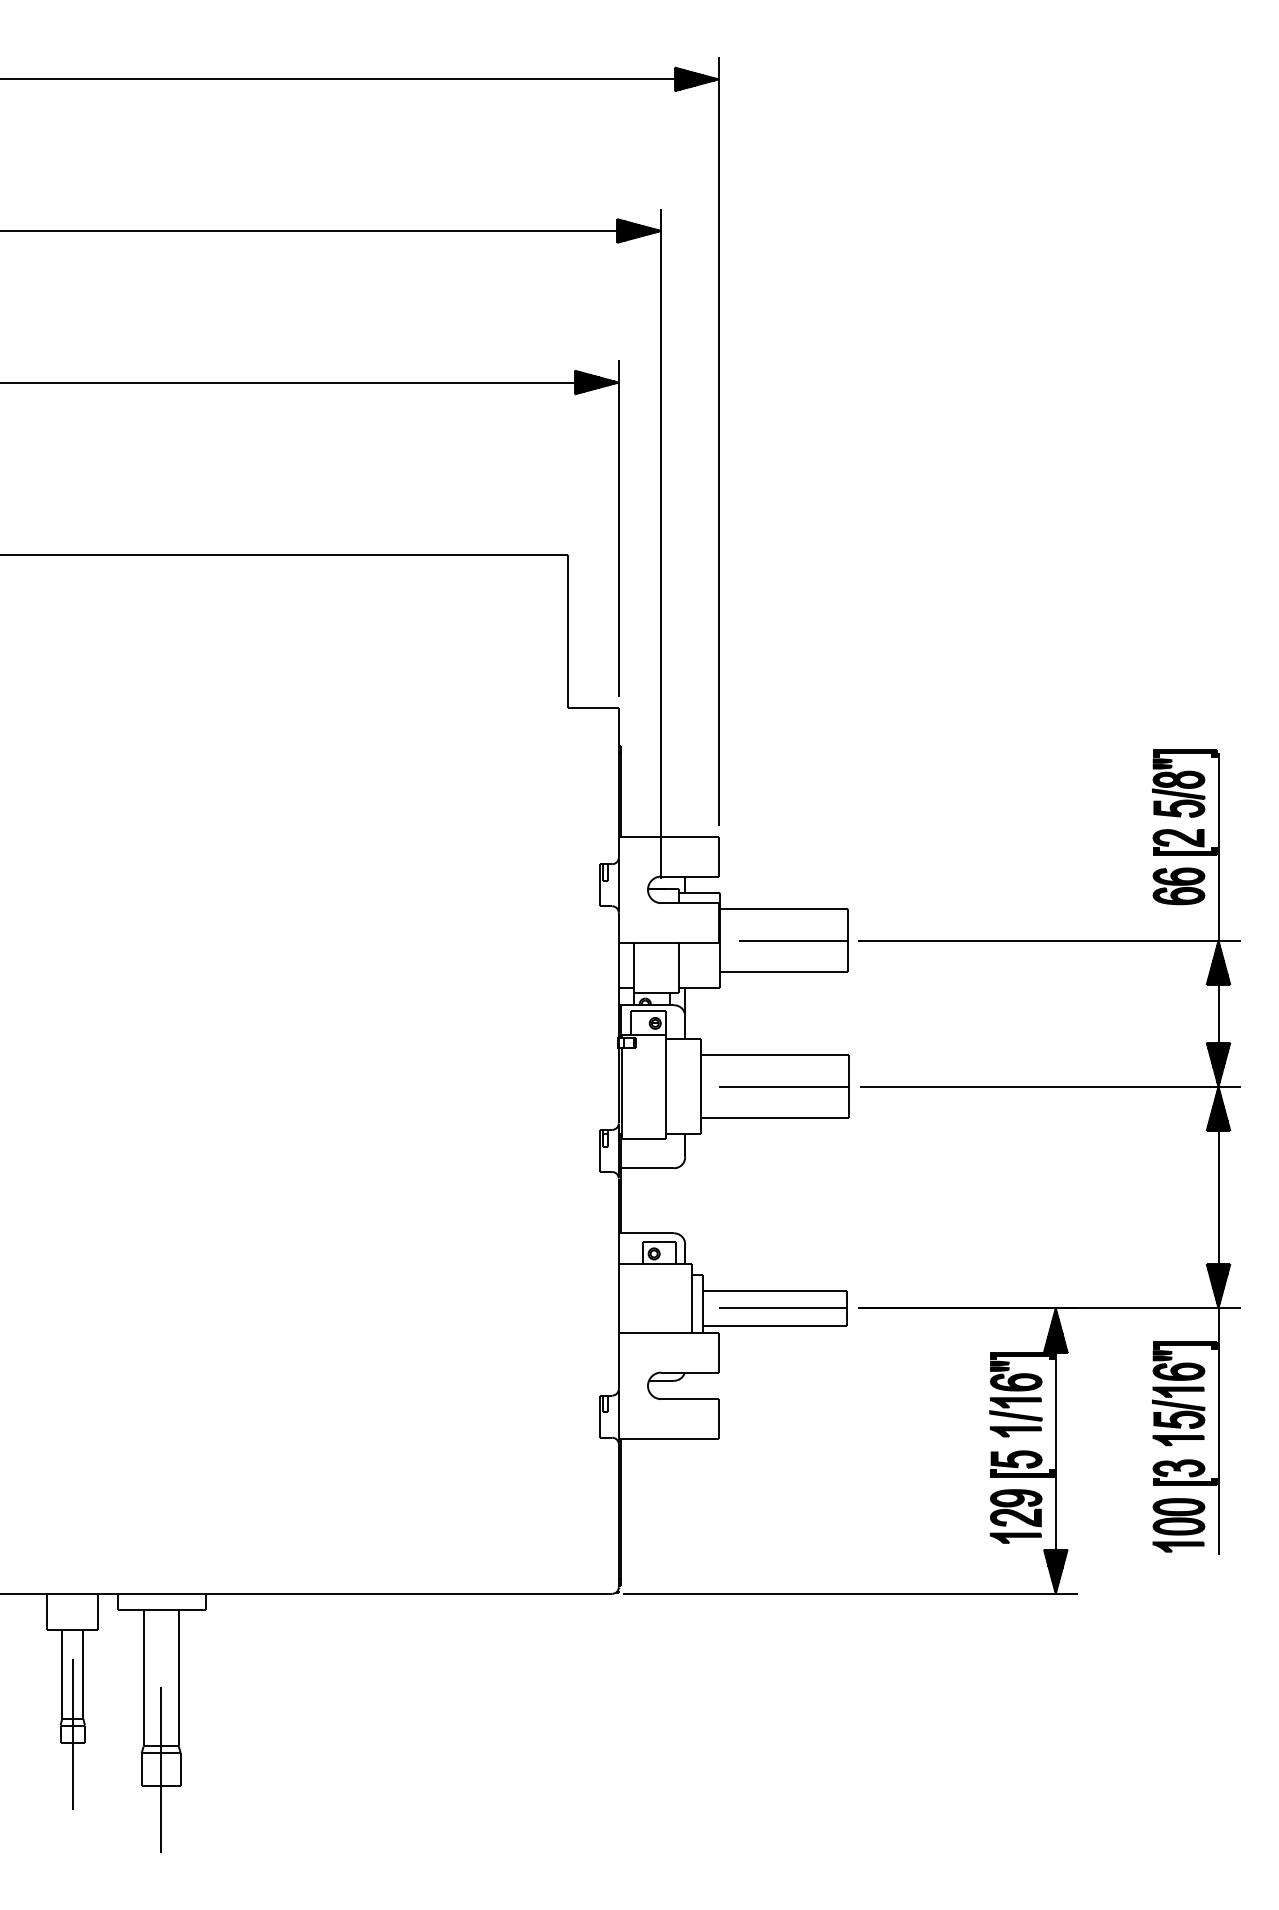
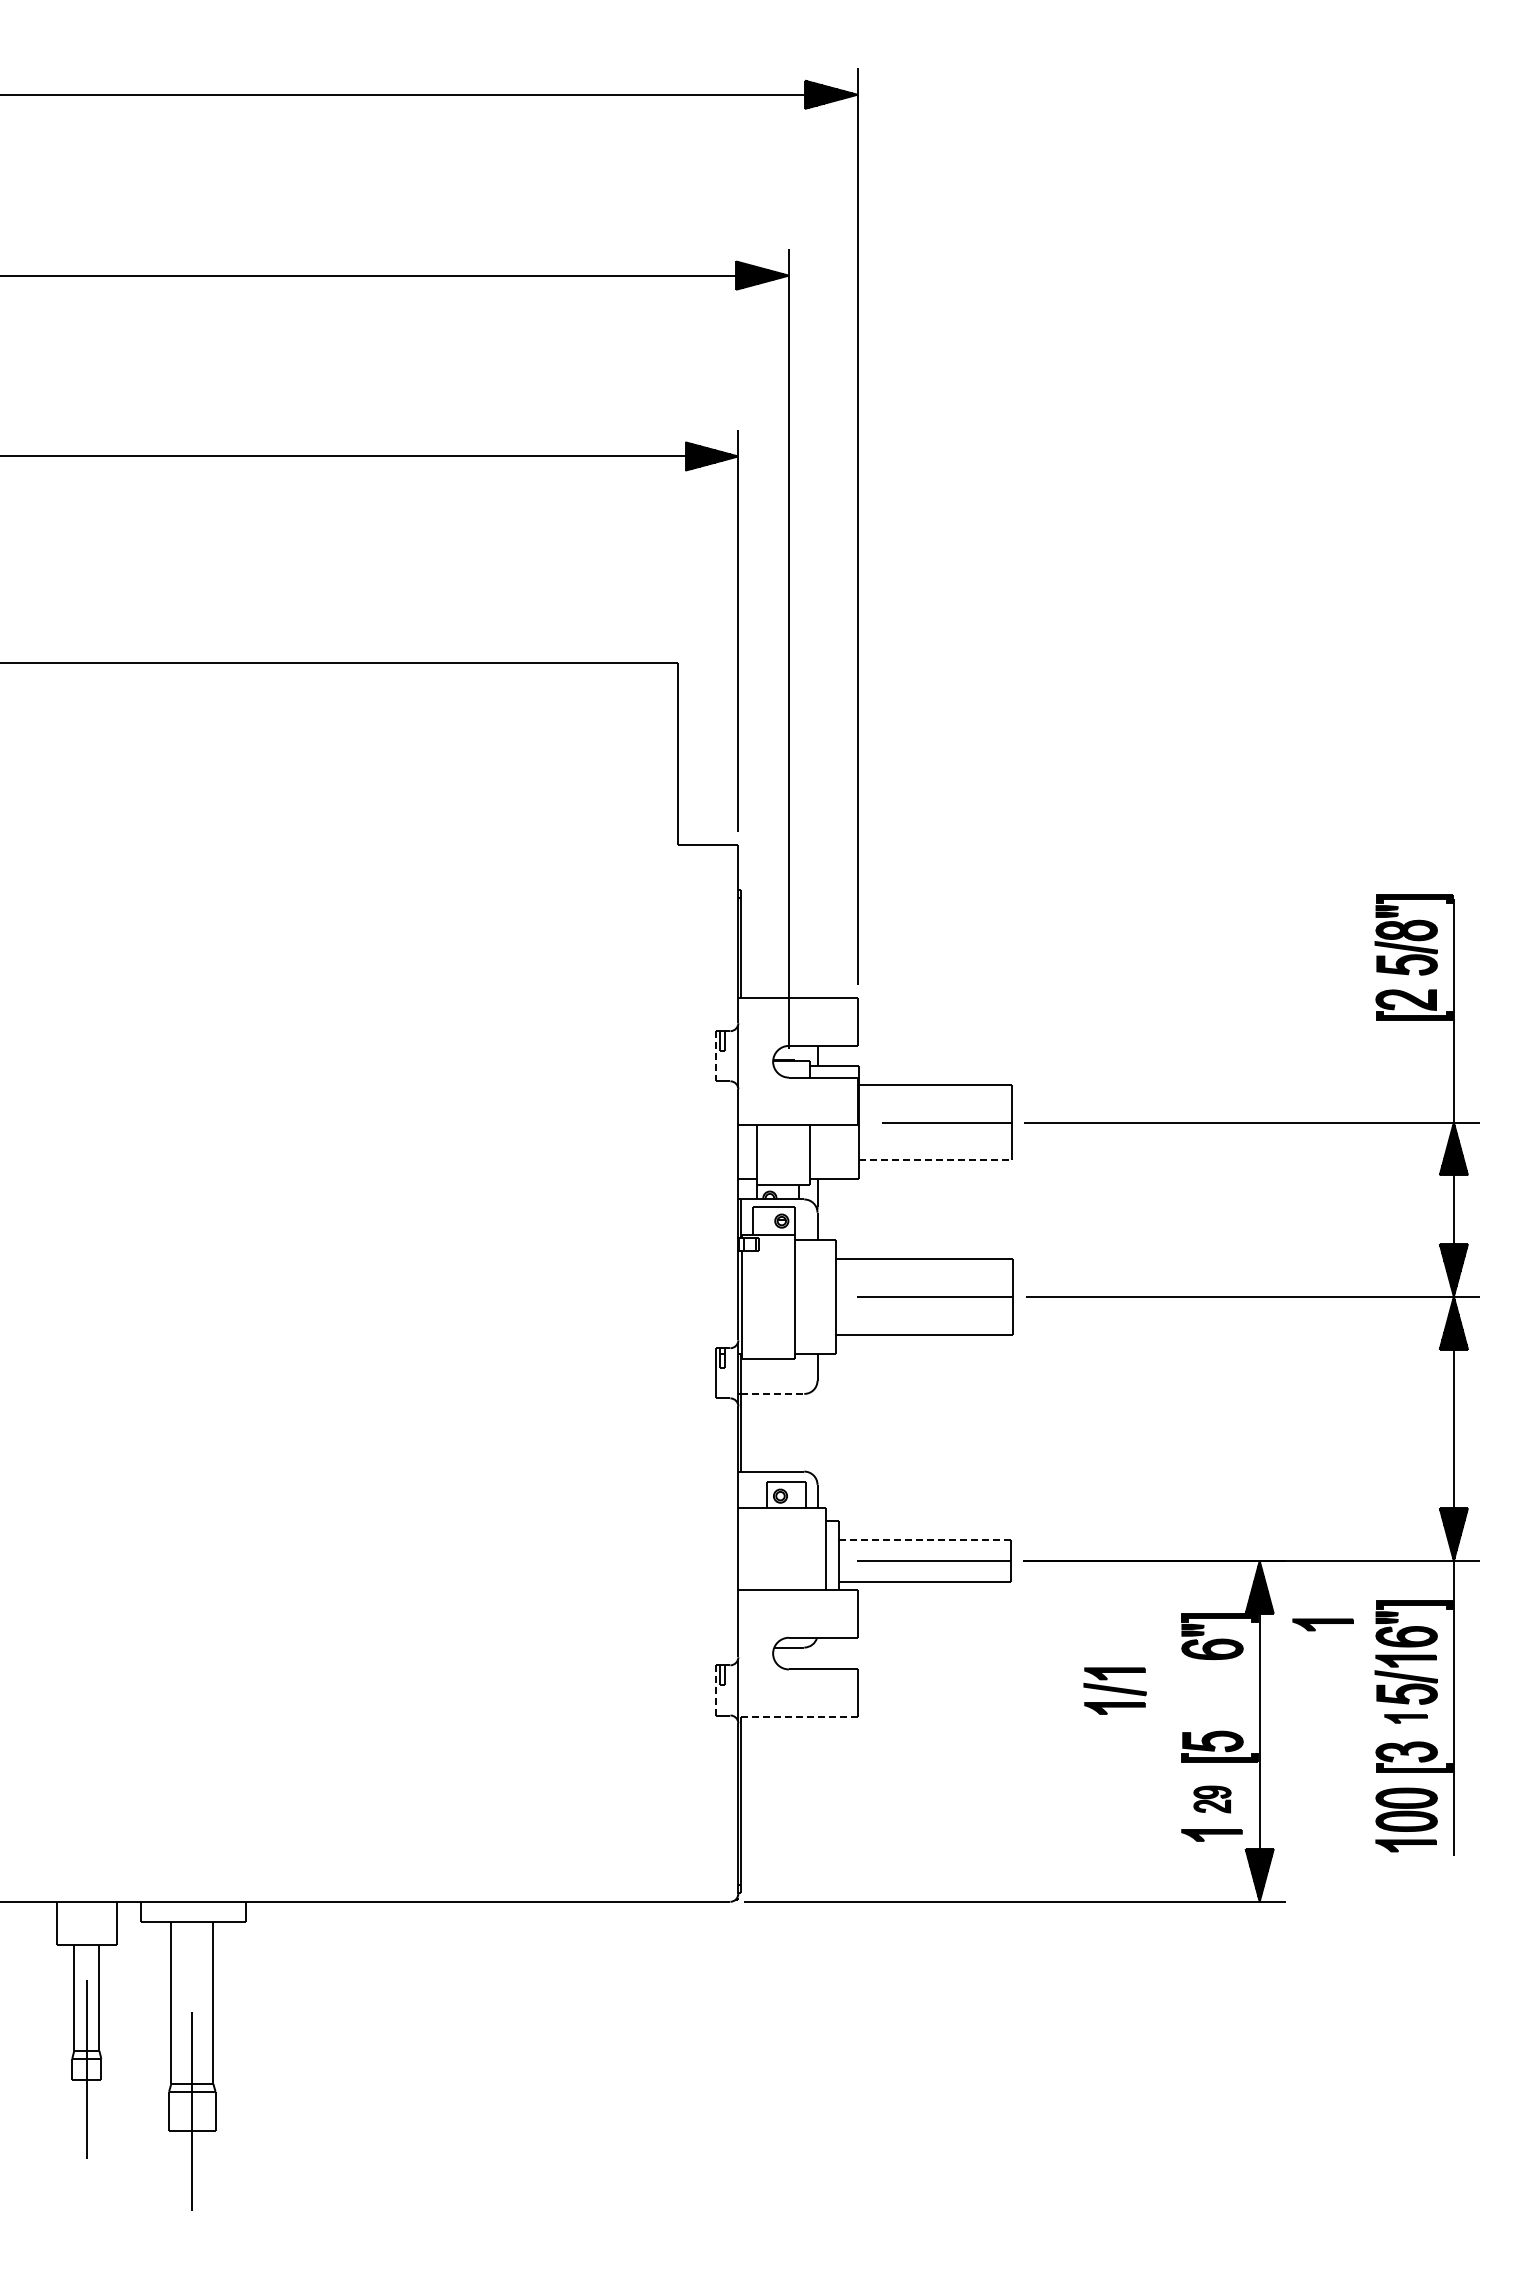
line: (599, 885) -> (715, 1056), solid -> dashed
part: (1178, 886) -> (1406, 1057), removed
line: (784, 972) -> (935, 1160), solid -> dashed
line: (647, 1167) -> (772, 1393), solid -> dashed
line: (774, 1290) -> (924, 1539), solid -> dashed
part: (1108, 1361) -> (1322, 1624), added
line: (599, 1416) -> (715, 1690), solid -> dashed
part: (1015, 1416) -> (1114, 1690), moved
line: (668, 1439) -> (797, 1717), solid -> dashed
part: (1177, 1440) -> (1405, 1718), size x0.7
part: (1016, 1508) -> (1212, 1799), size x0.6

